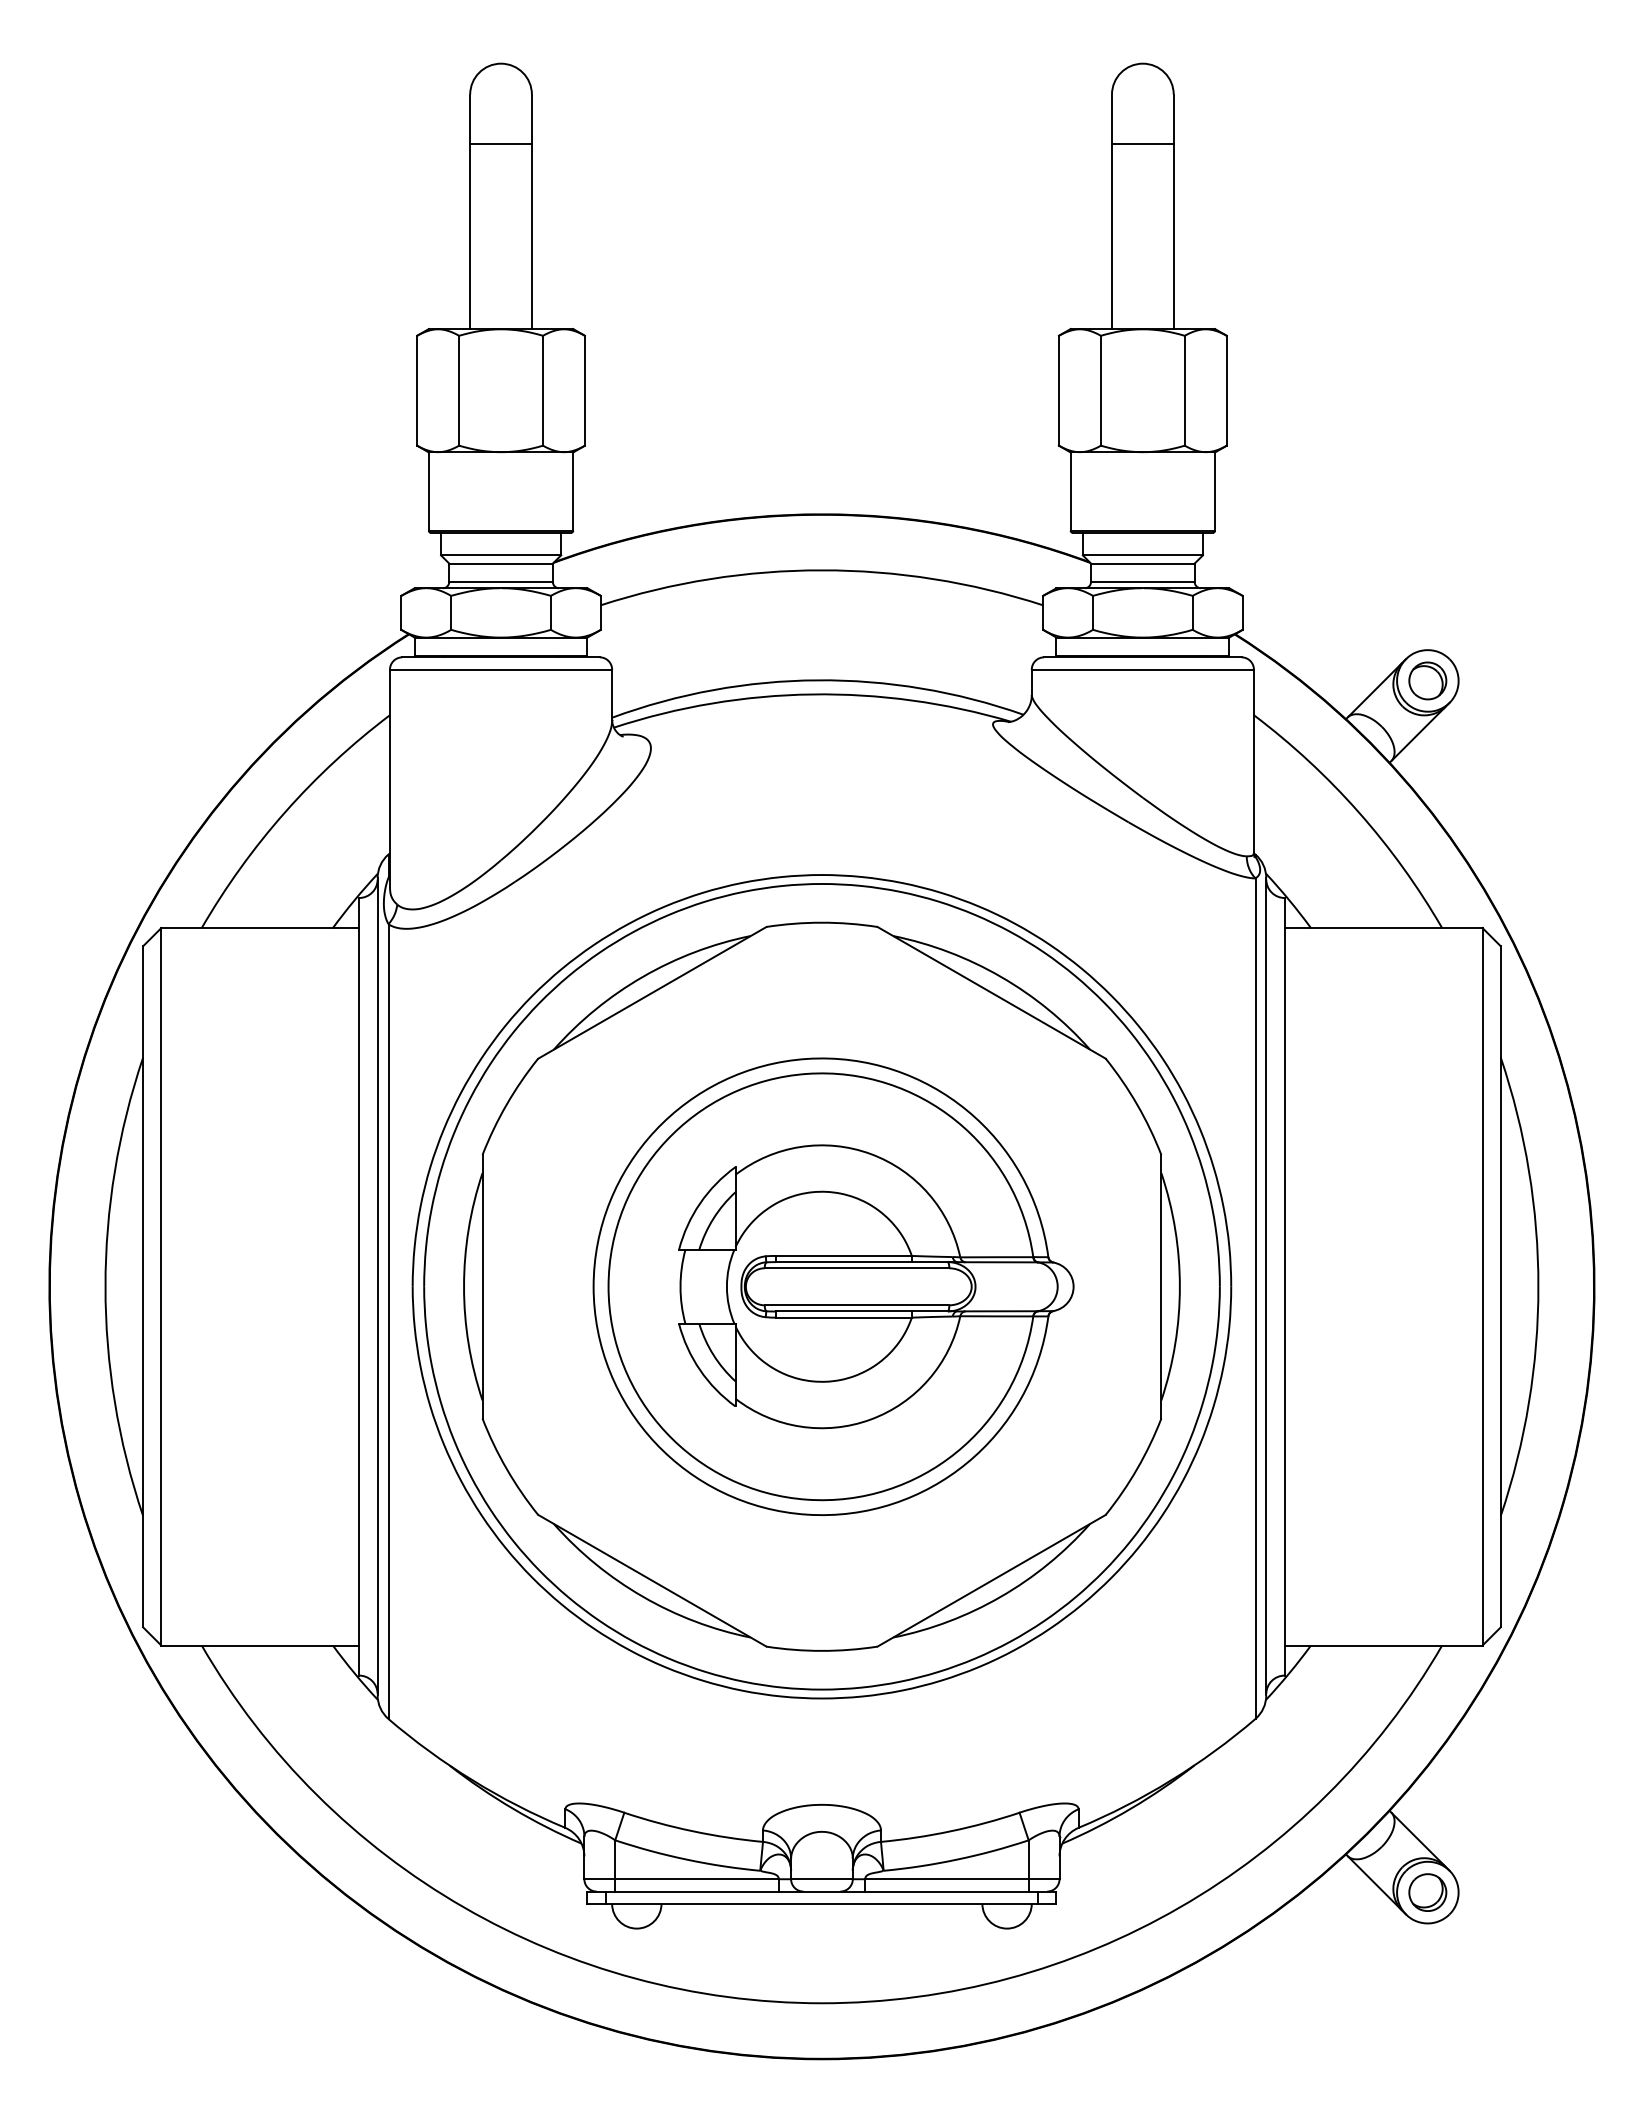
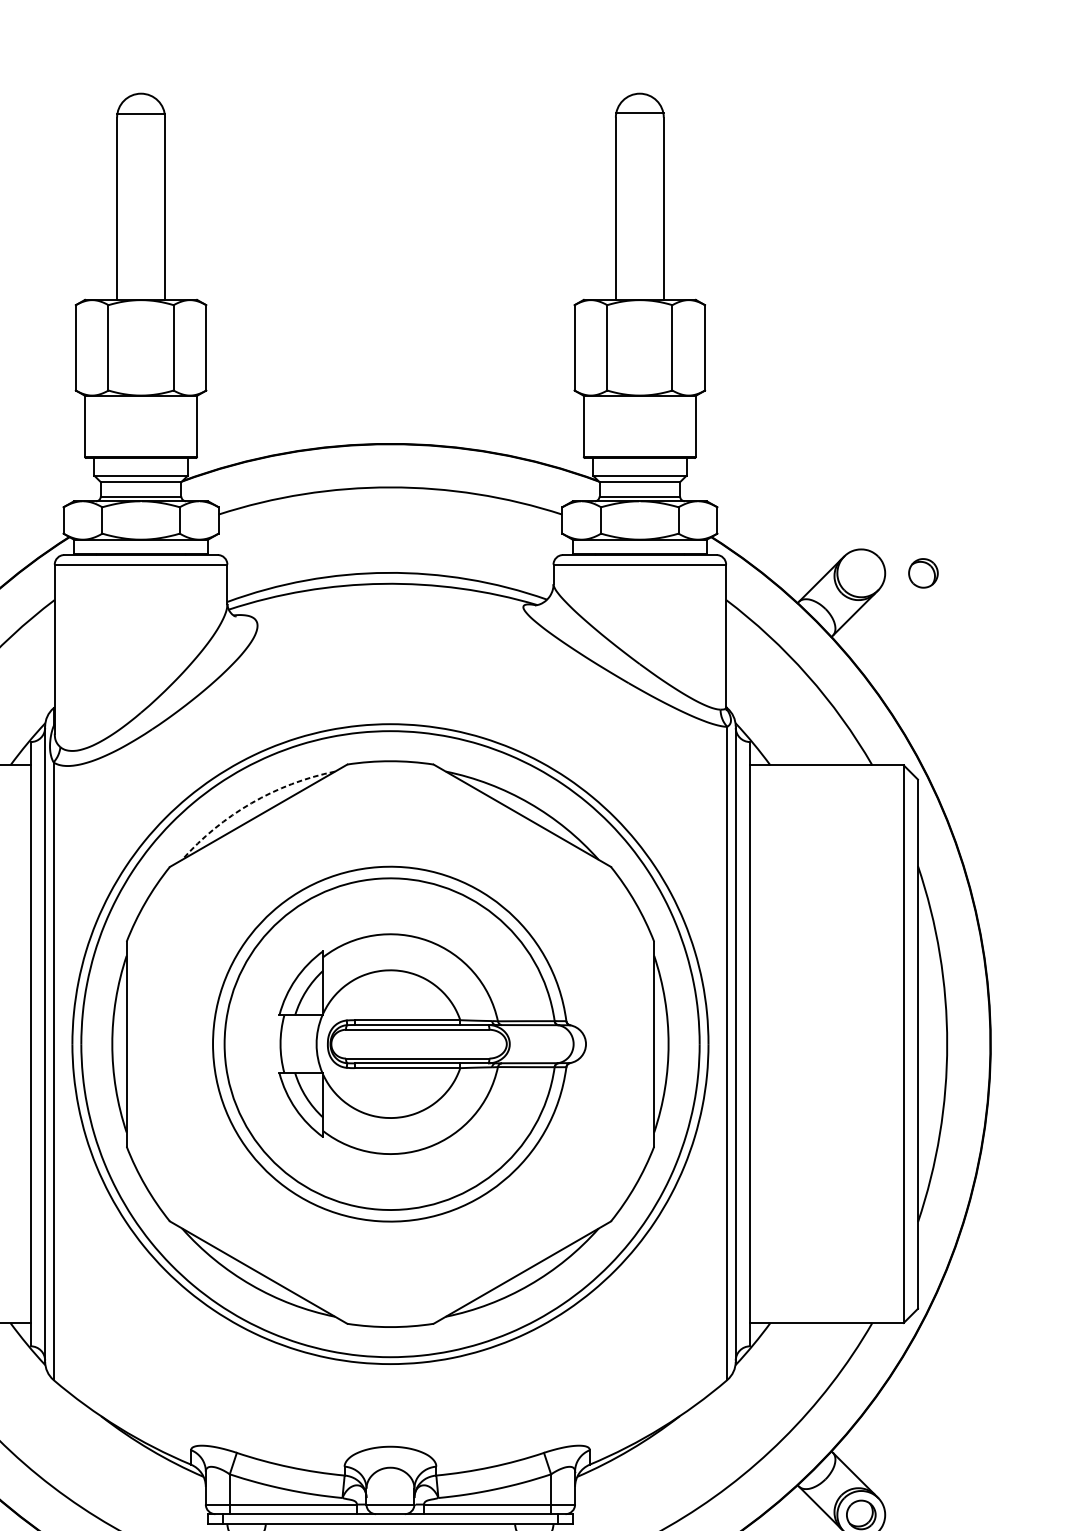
line: (500, 143) -> (140, 113), moved
line: (1142, 143) -> (639, 112), moved
part: (1427, 680) -> (923, 573), moved
arc: (642, 976) -> (251, 803), solid -> dashed

